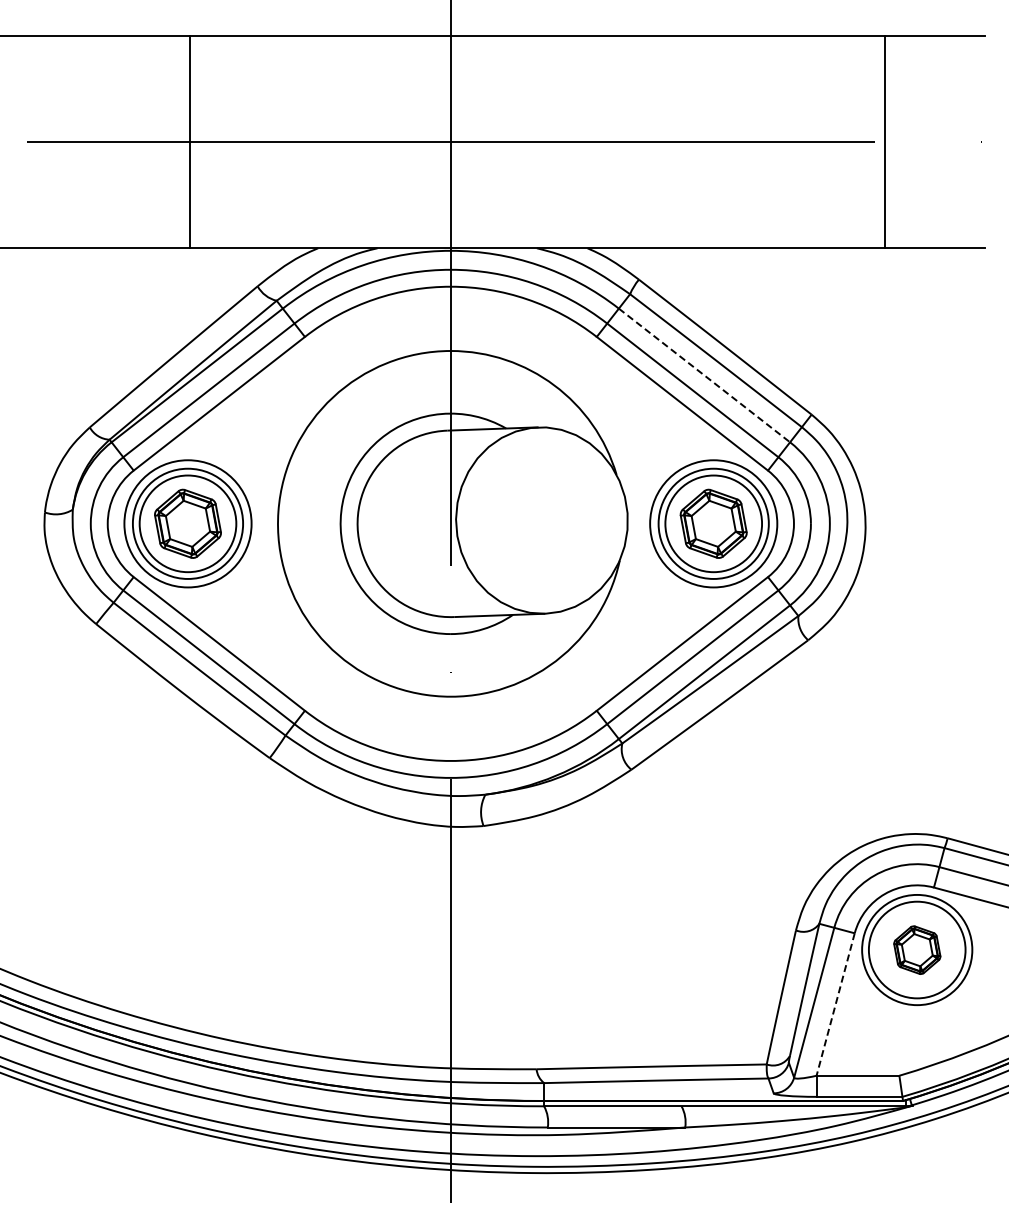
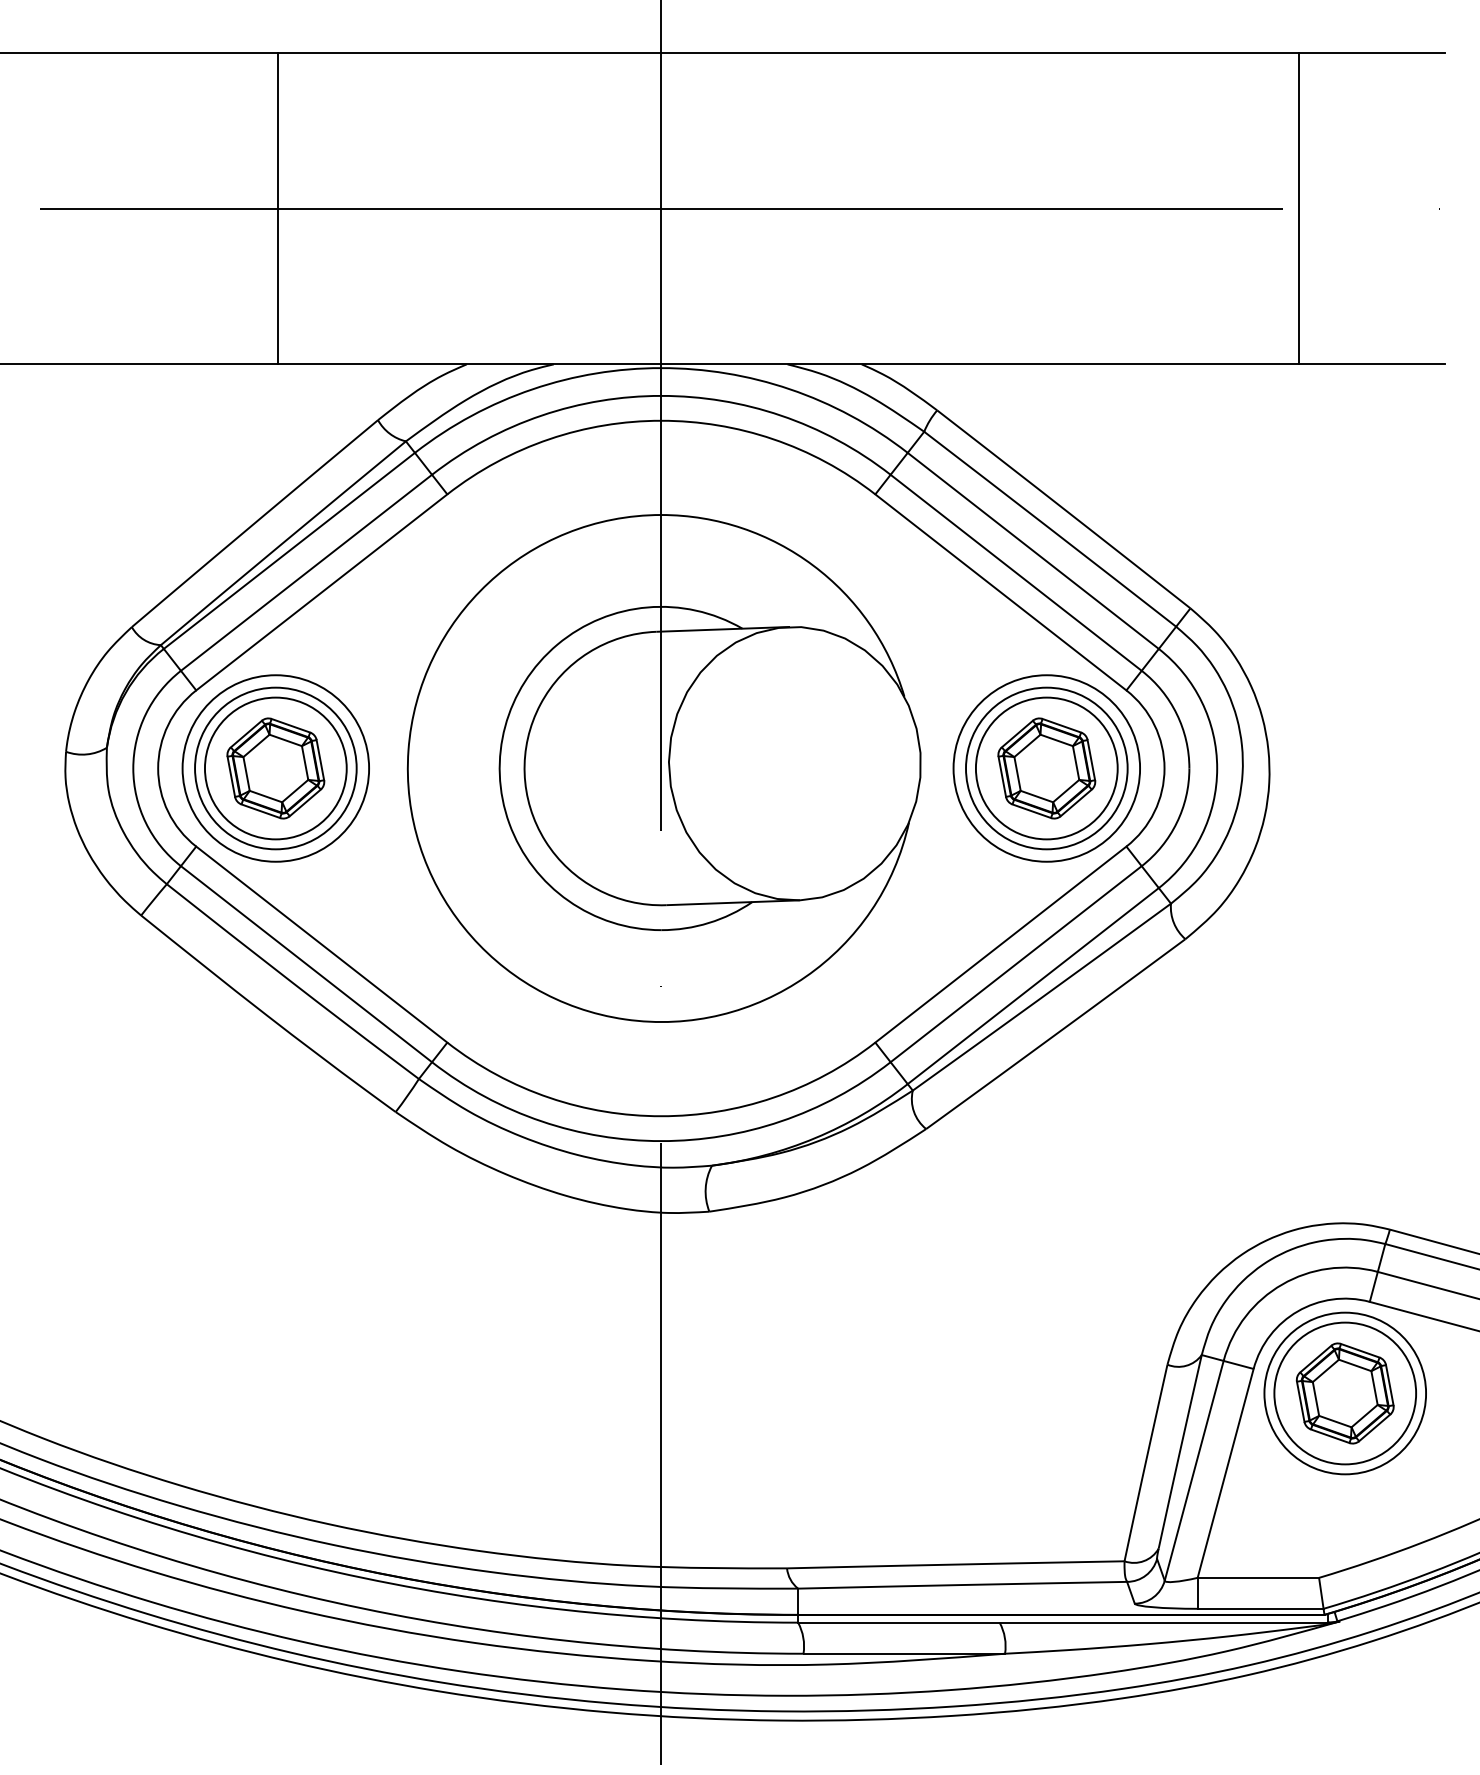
line: (704, 375) -> (1033, 550), dashed -> solid
part: (917, 950) -> (1345, 1394), size x1.43
line: (835, 1004) -> (1225, 1473), dashed -> solid

